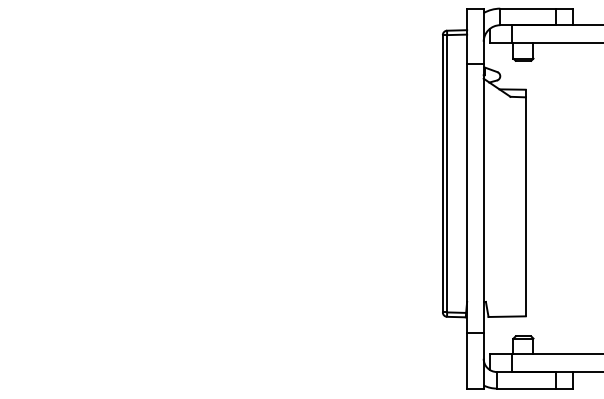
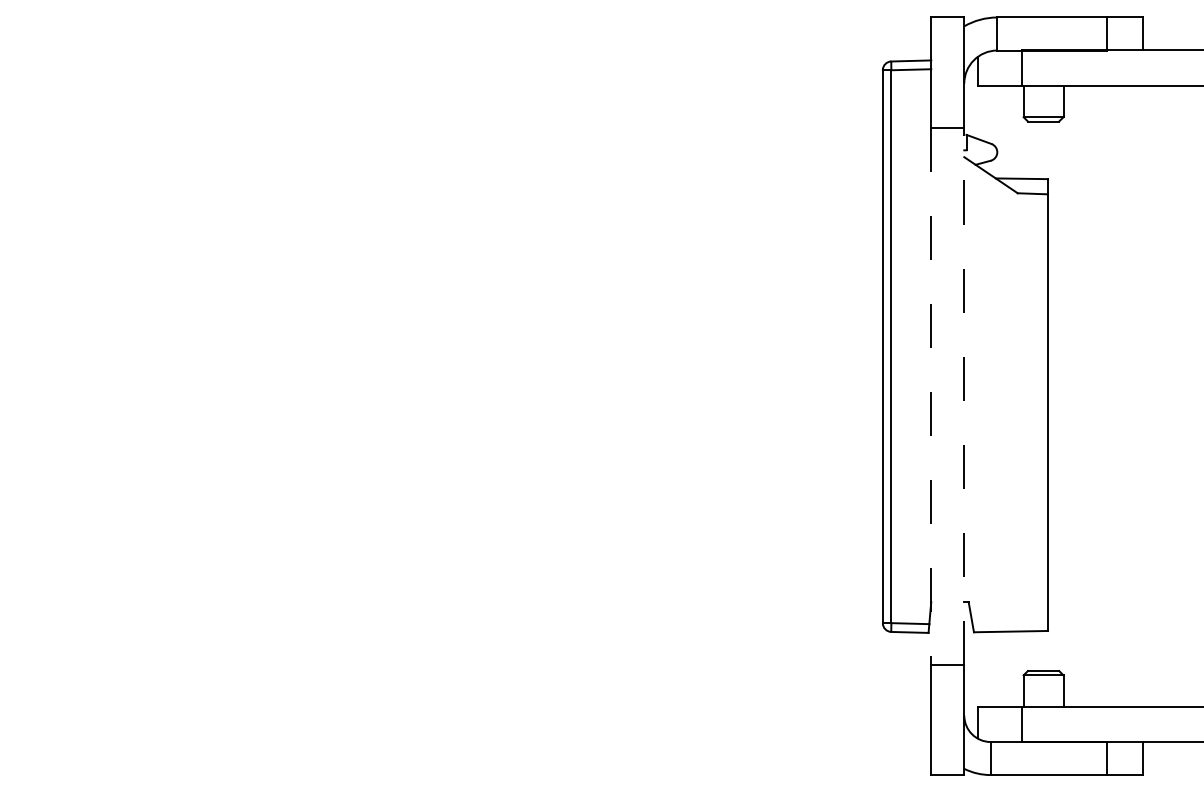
line: (467, 198) -> (931, 396), solid -> dashed
line: (483, 198) -> (963, 396), solid -> dashed

